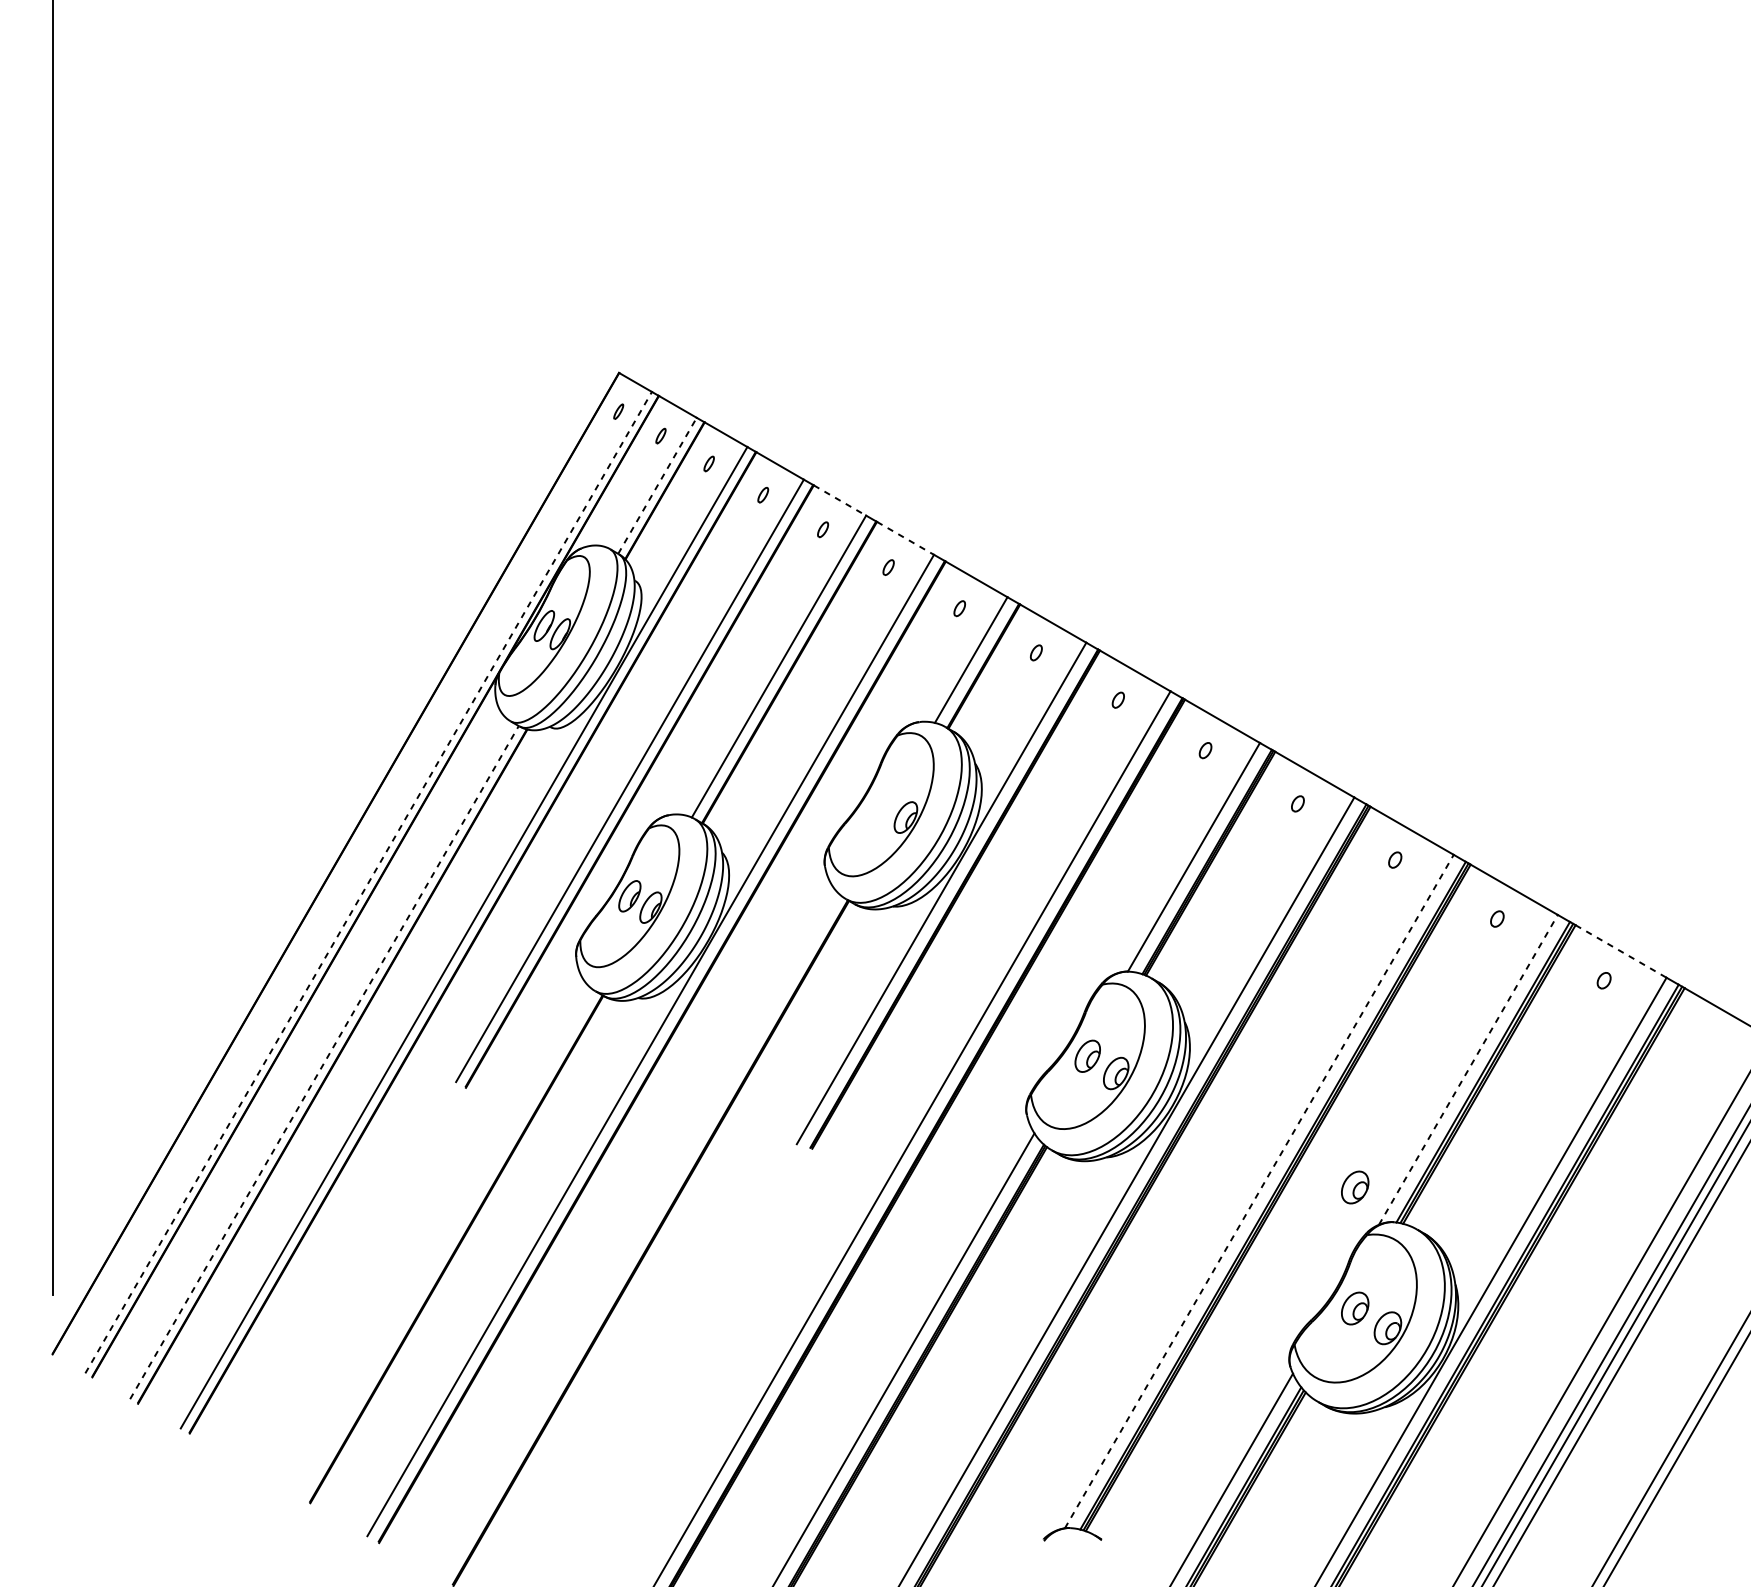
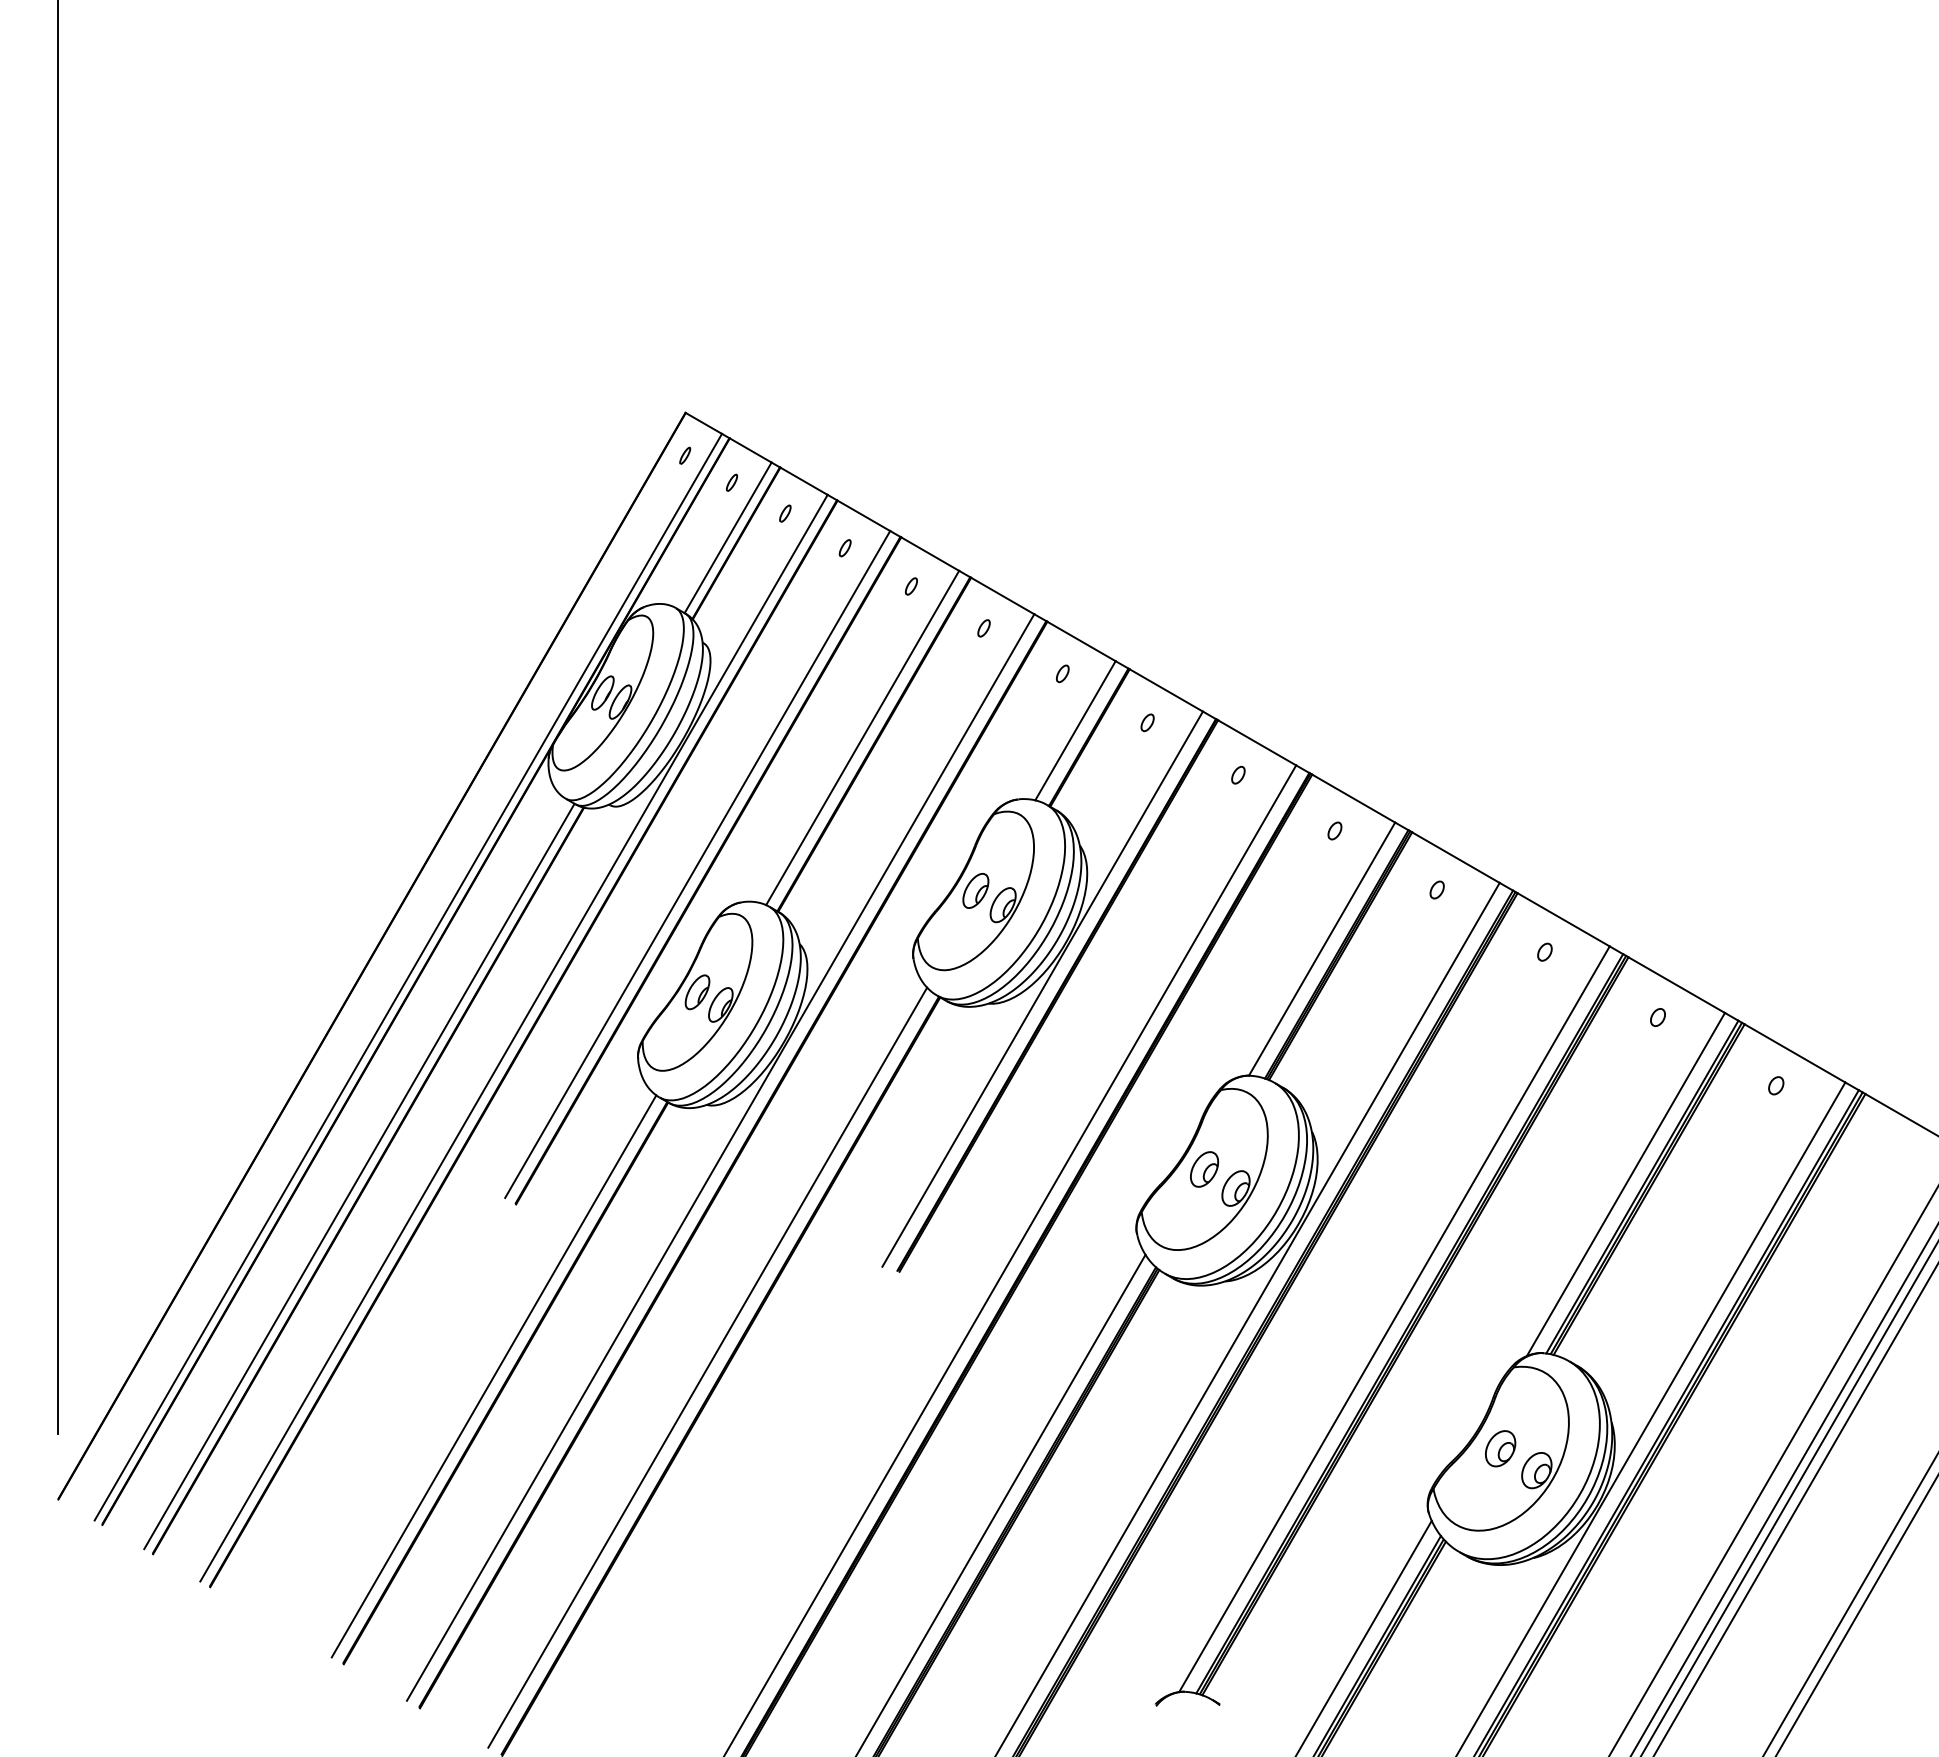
line: (657, 485) -> (728, 537), dashed -> solid
line: (840, 500) -> (930, 554), dashed -> solid
line: (906, 538) -> (1003, 596), dashed -> solid
part: (880, 804) -> (975, 890), added
line: (368, 882) -> (408, 976), dashed -> solid
line: (1621, 951) -> (1795, 1053), dashed -> solid
line: (324, 1062) -> (359, 1176), dashed -> solid
line: (1468, 1069) -> (1626, 1184), dashed -> solid
part: (1355, 1187) -> (1500, 1314), removed
line: (1259, 1191) -> (1394, 1319), dashed -> solid
line: (638, 1235) -> (707, 1367), added
line: (445, 1243) -> (493, 1376), added

